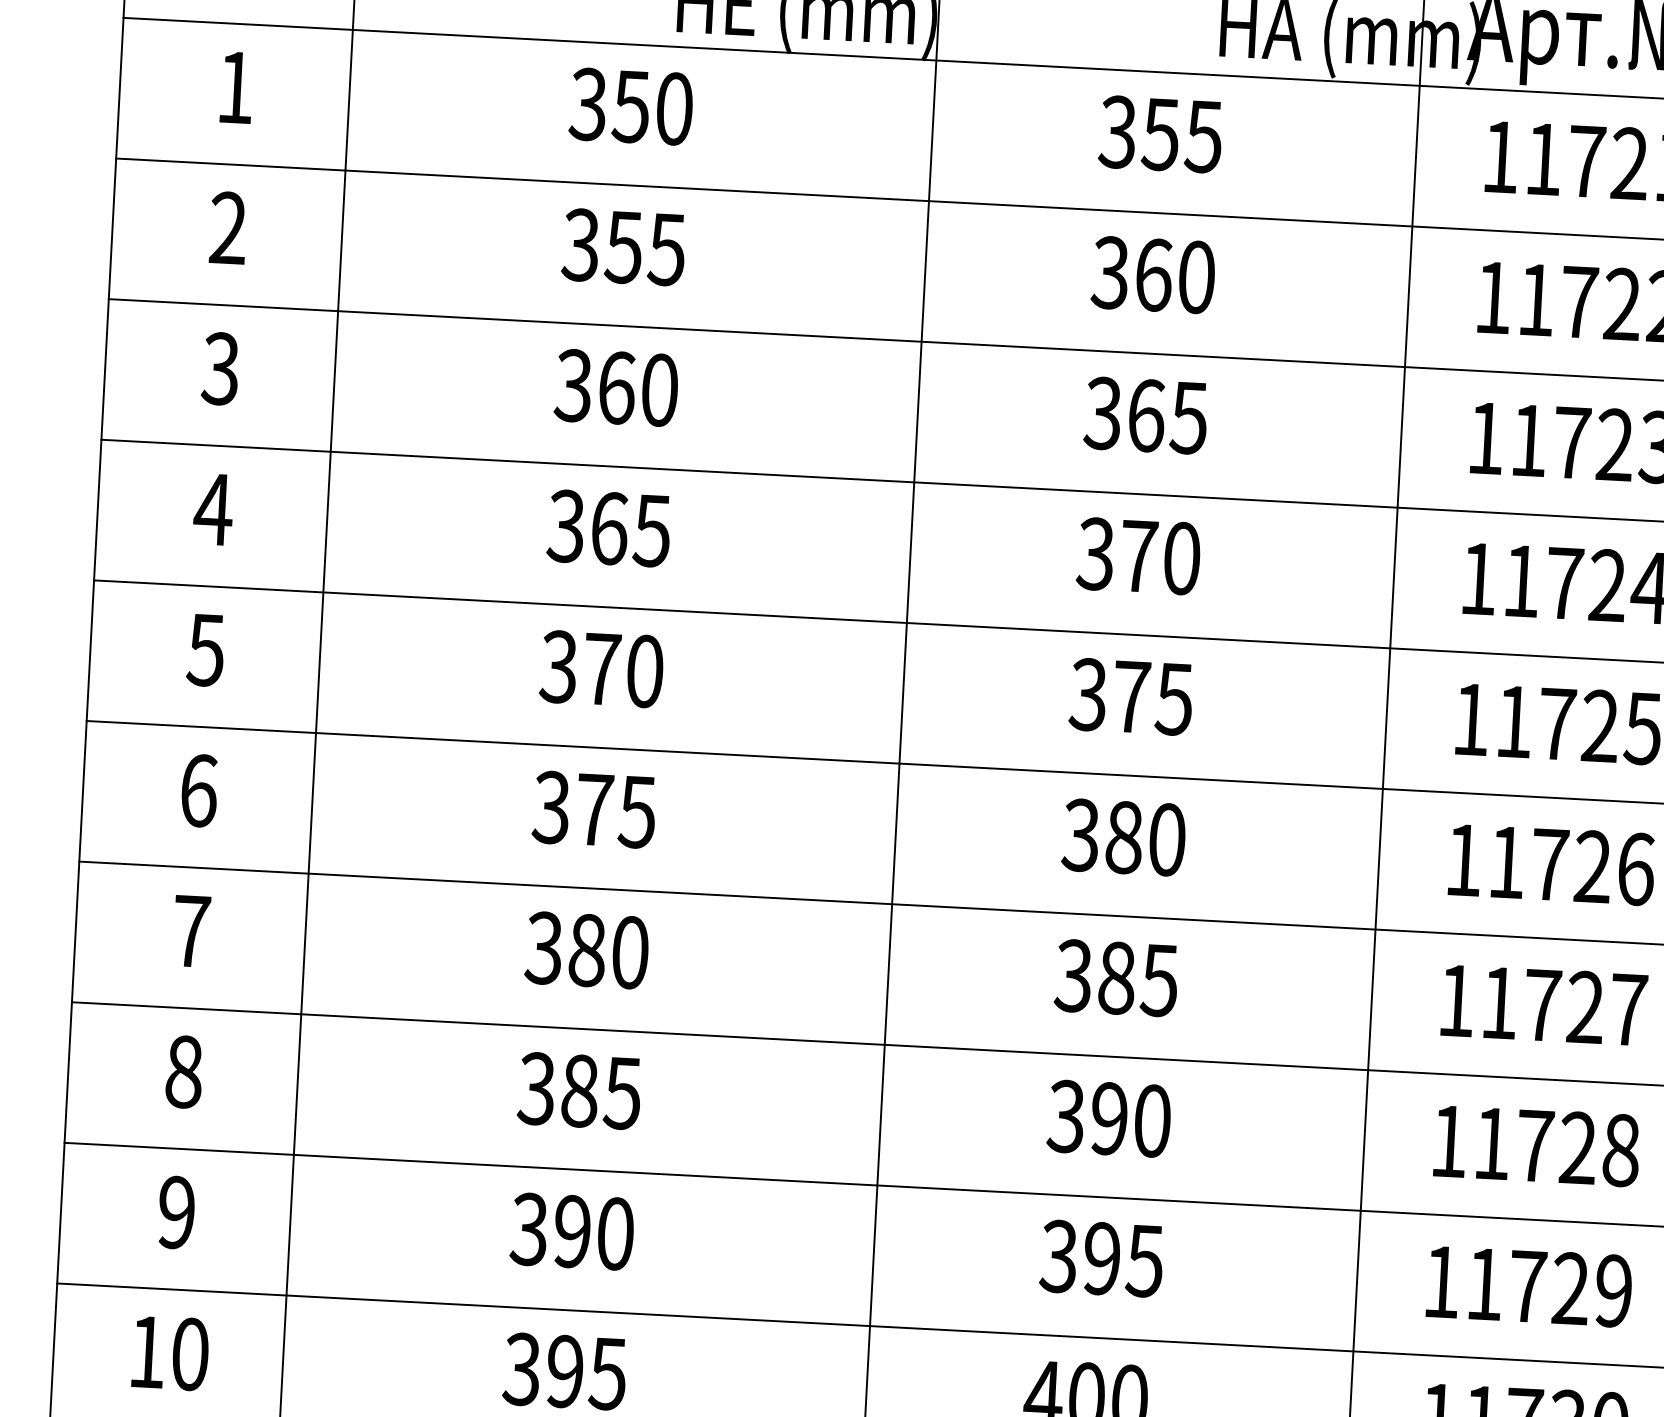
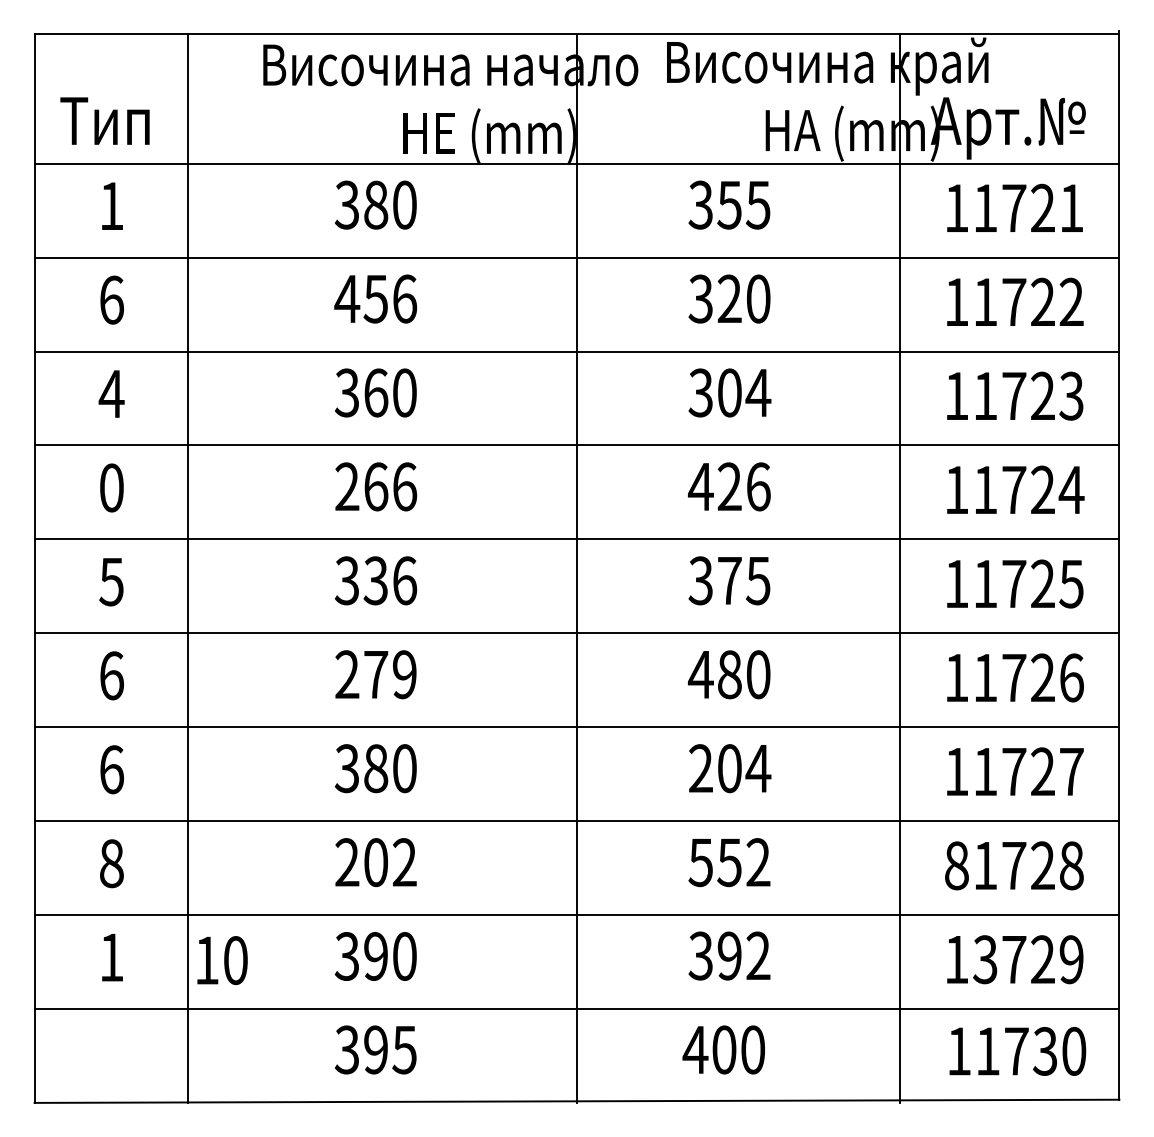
text: (630, 105) -> (375, 204), 350 -> 380
text: (228, 227) -> (111, 299), 2 -> 6
text: (623, 246) -> (375, 298), 355 -> 456
text: (1153, 274) -> (729, 298), 360 -> 320
text: (220, 368) -> (111, 393), 3 -> 4
text: (1168, 416) -> (744, 392), 365 -> 304
text: (213, 508) -> (111, 487), 4 -> 0
text: (608, 527) -> (375, 486), 365 -> 266
text: (1137, 555) -> (728, 486), 370 -> 426
text: (623, 669) -> (390, 580), 370 -> 336
text: (593, 809) -> (375, 674), 375 -> 279
text: (1080, 834) -> (700, 674), 380 -> 480
text: (191, 930) -> (111, 769), 7 -> 6
text: (1116, 977) -> (729, 768), 385 -> 204
text: (579, 1090) -> (375, 862), 385 -> 202
text: (1109, 1118) -> (729, 862), 390 -> 552
text: (1448, 1141) -> (956, 865), 11728 -> 81728
text: (176, 1212) -> (111, 957), 9 -> 1
text: (1143, 1260) -> (757, 955), 395 -> 392
text: (1484, 1284) -> (985, 959), 11729 -> 13729
text: (170, 1353) -> (222, 960), moved

